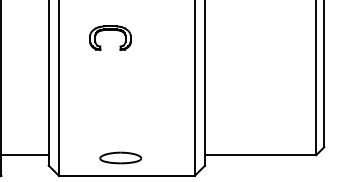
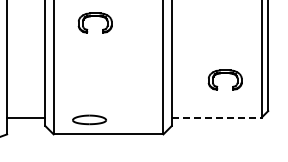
part: (270, 108) -> (224, 79), added
line: (260, 155) -> (216, 117), solid -> dashed
part: (120, 157) -> (89, 119), moved

